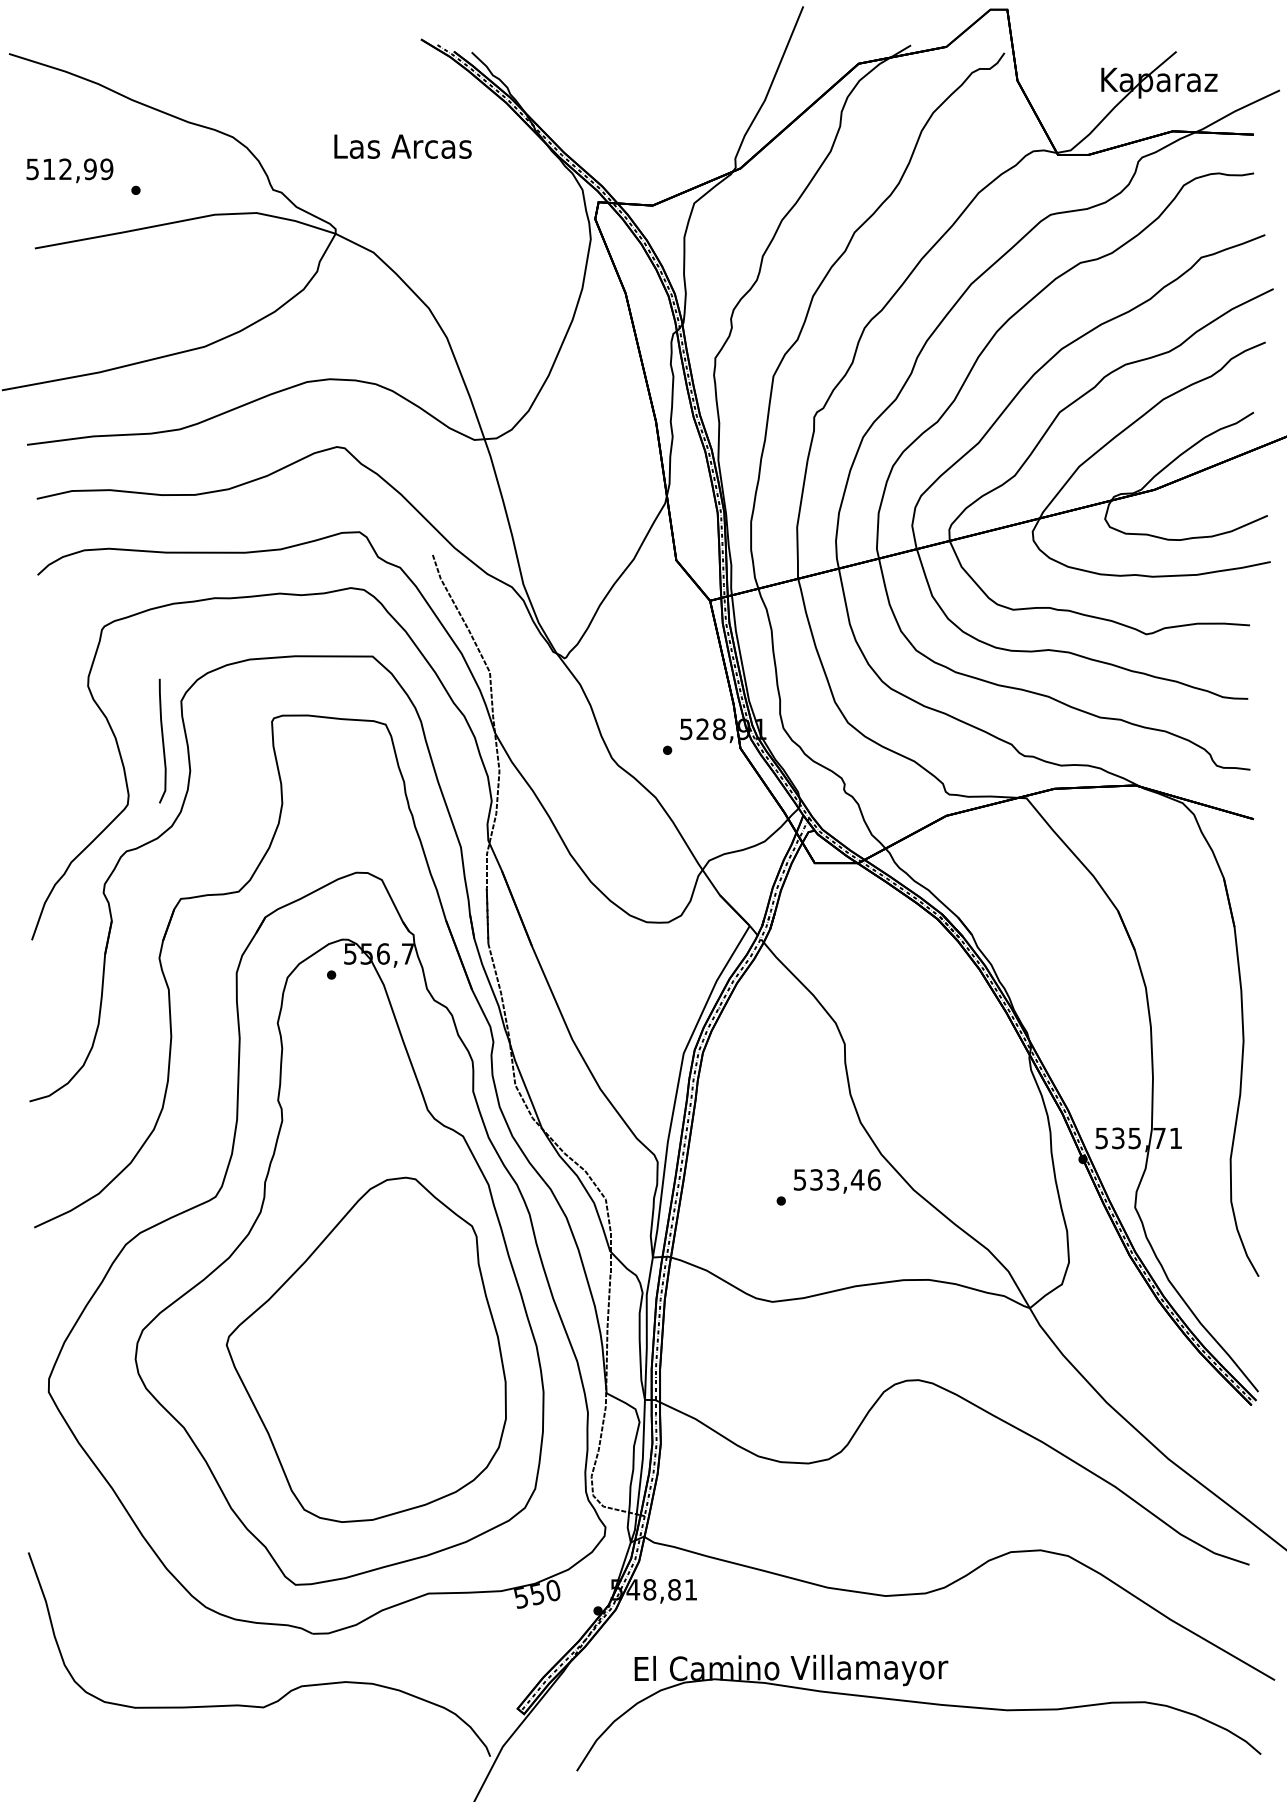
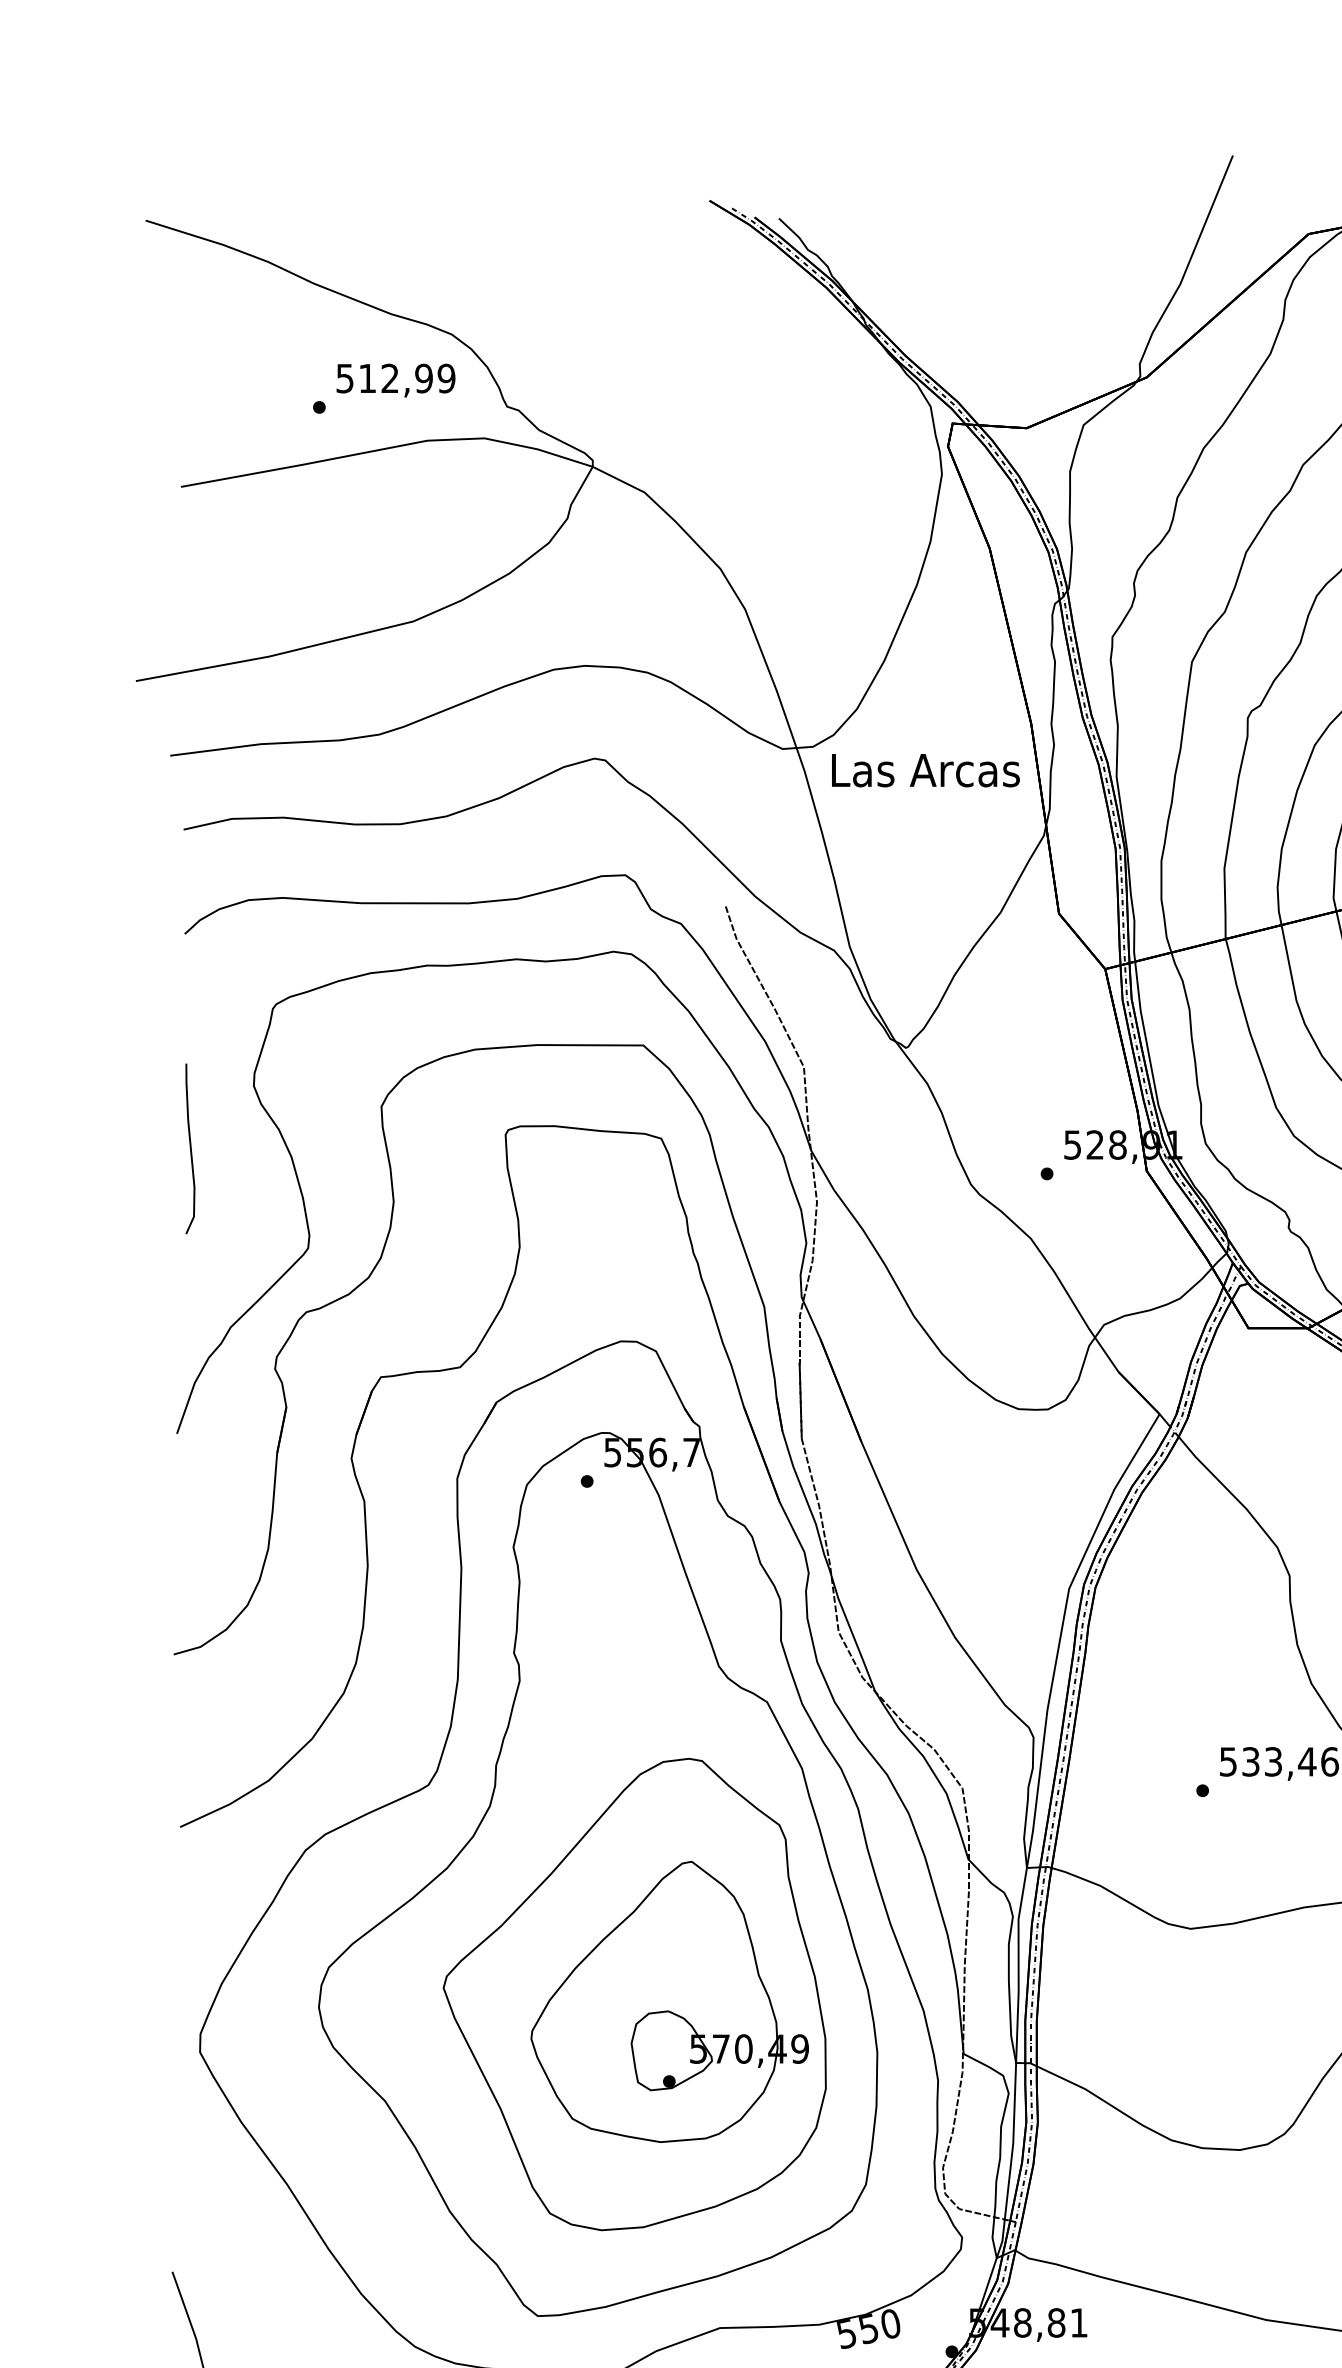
text: (402, 146) -> (925, 770), moved
text: (69, 170) -> (395, 380), moved
curve: (162, 740) -> (190, 1148), moved
part: (391, 1355) -> (669, 2002), added

